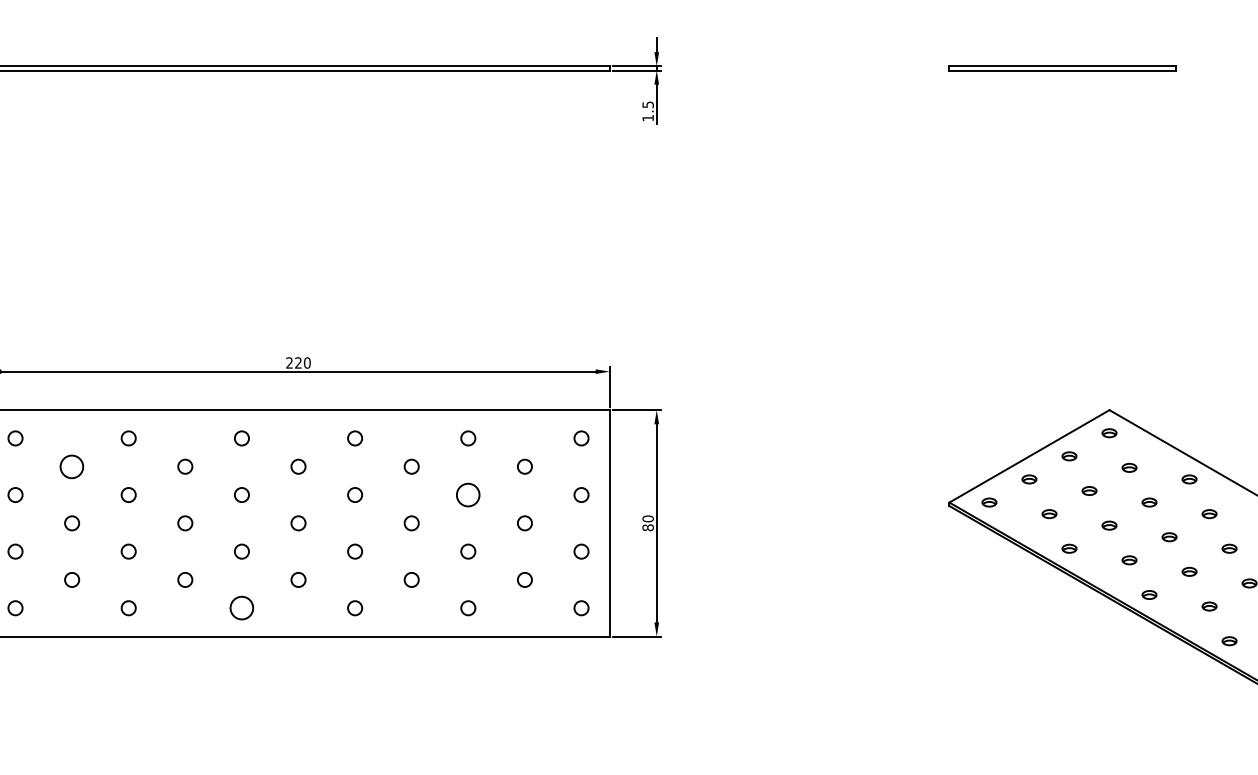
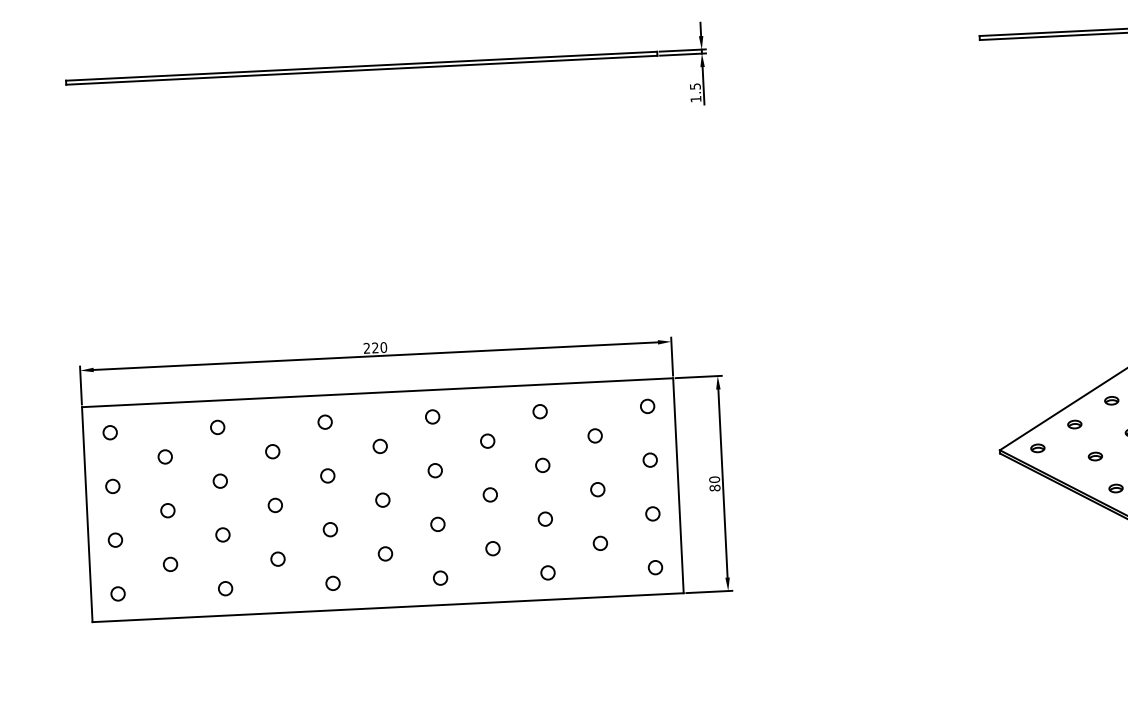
circle: (72, 466) -> (165, 456), size x0.62
circle: (468, 494) -> (542, 464), size x0.62
circle: (241, 608) -> (332, 583), size x0.62

